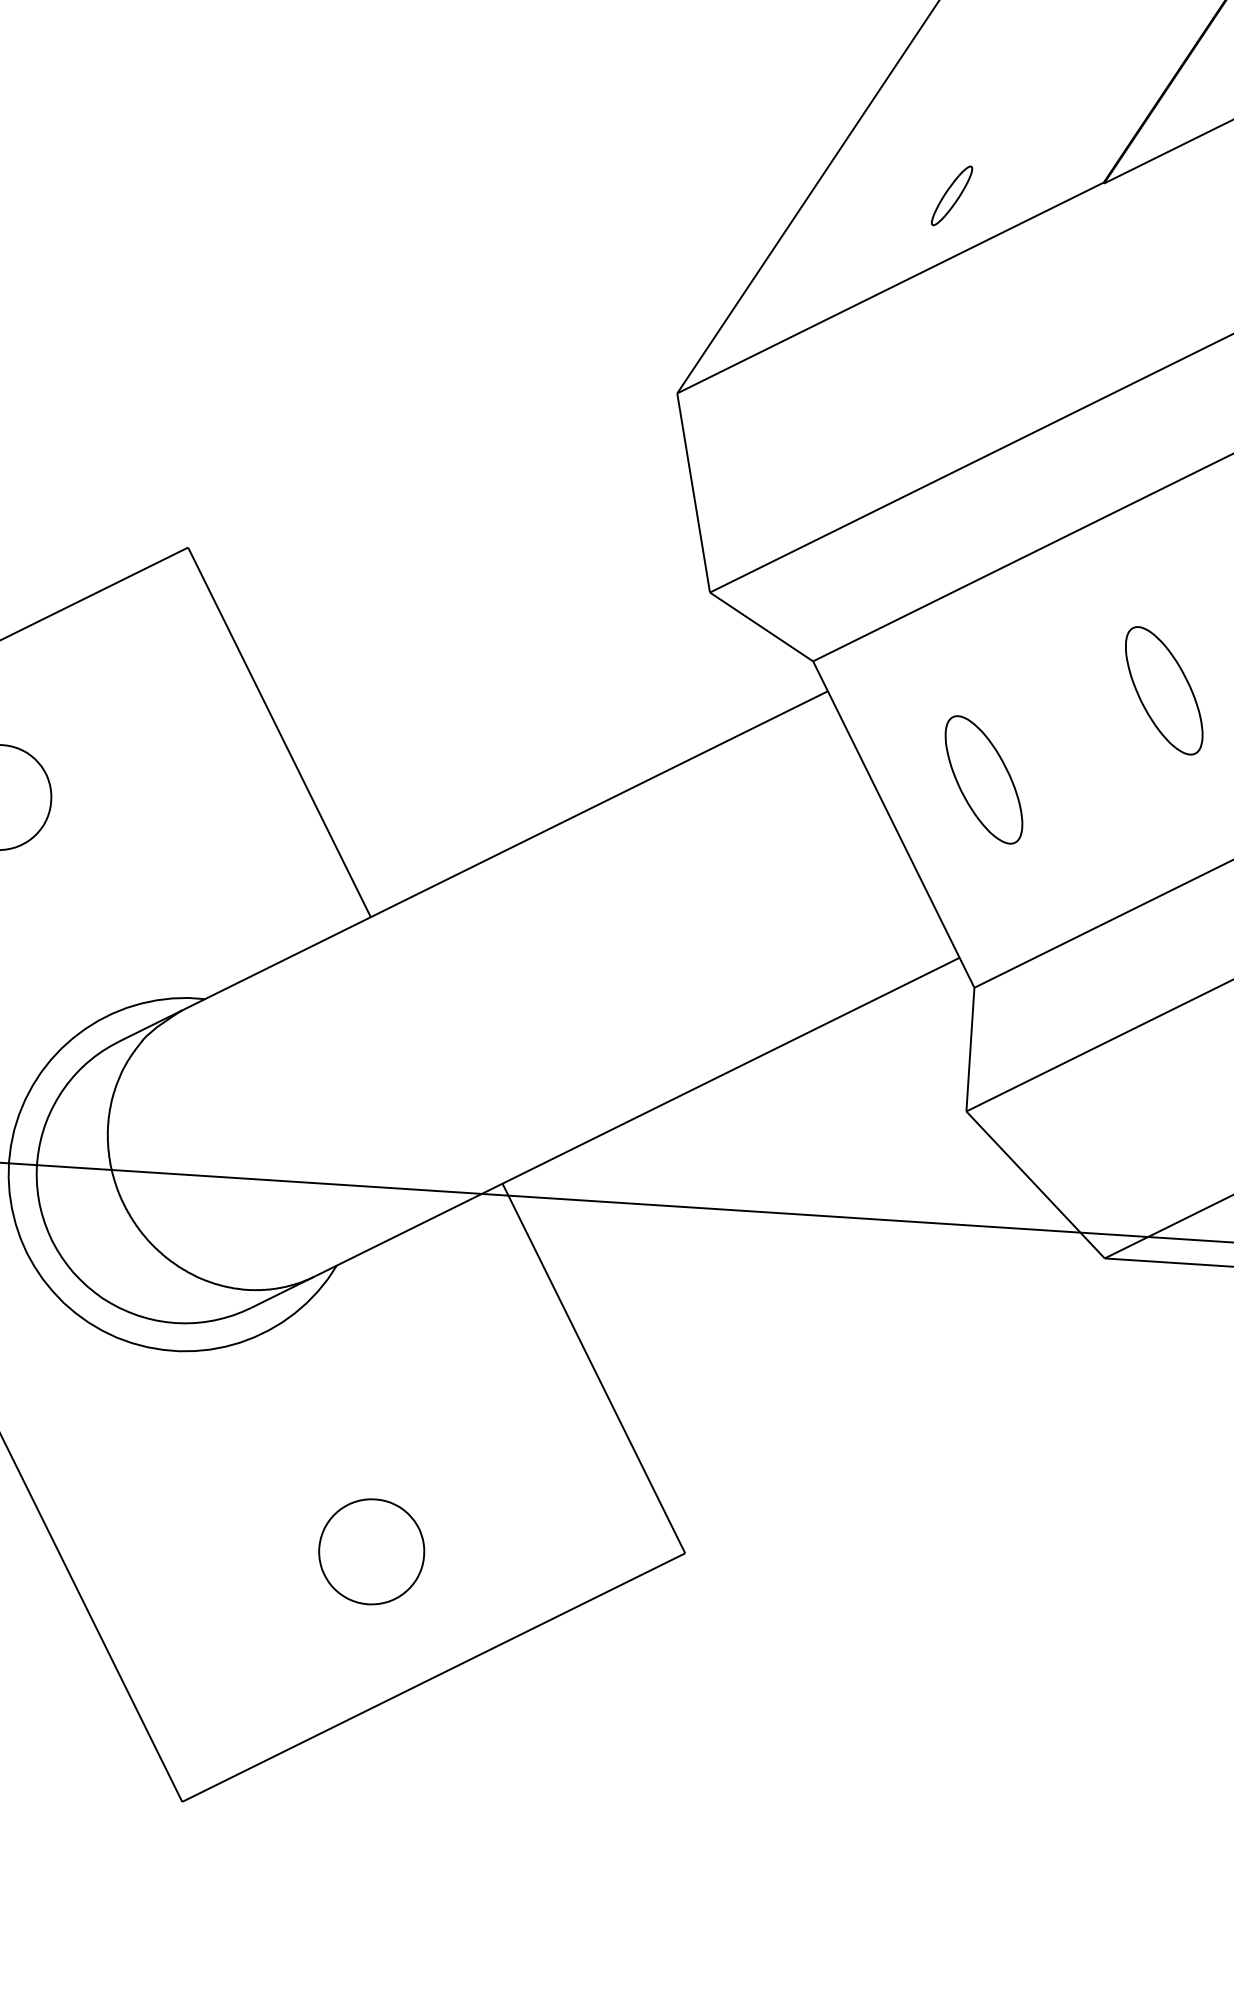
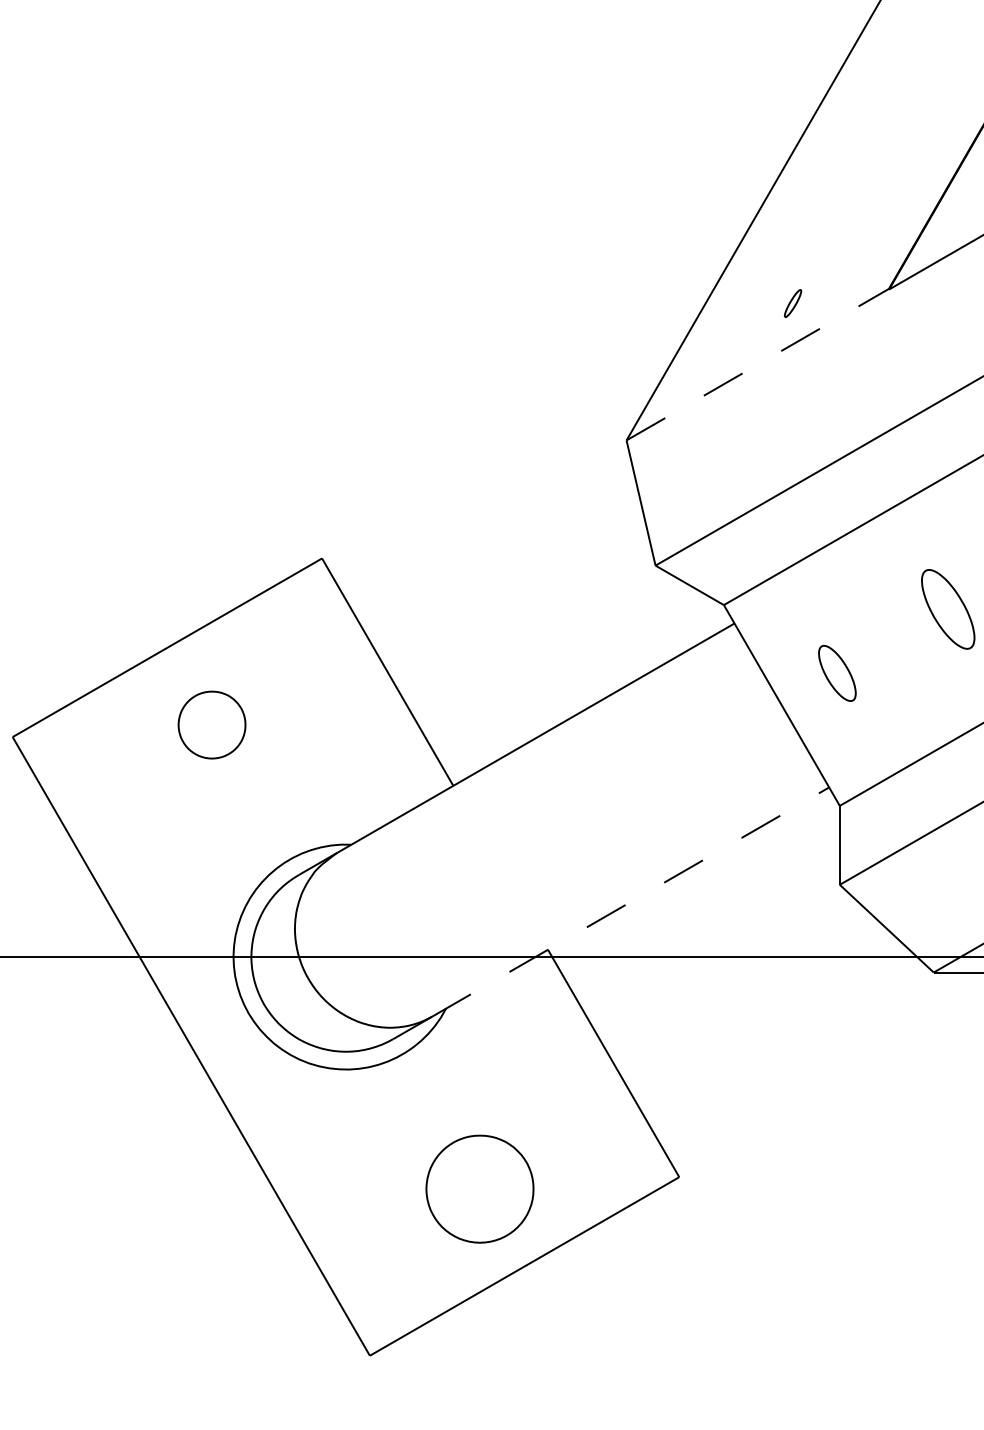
part: (951, 195) -> (792, 303), size x0.7
line: (891, 287) -> (758, 364), solid -> dashed
part: (984, 780) -> (837, 673), size x0.7
line: (638, 1116) -> (631, 901), solid -> dashed
part: (370, 1550) -> (479, 1188), size x1.6

